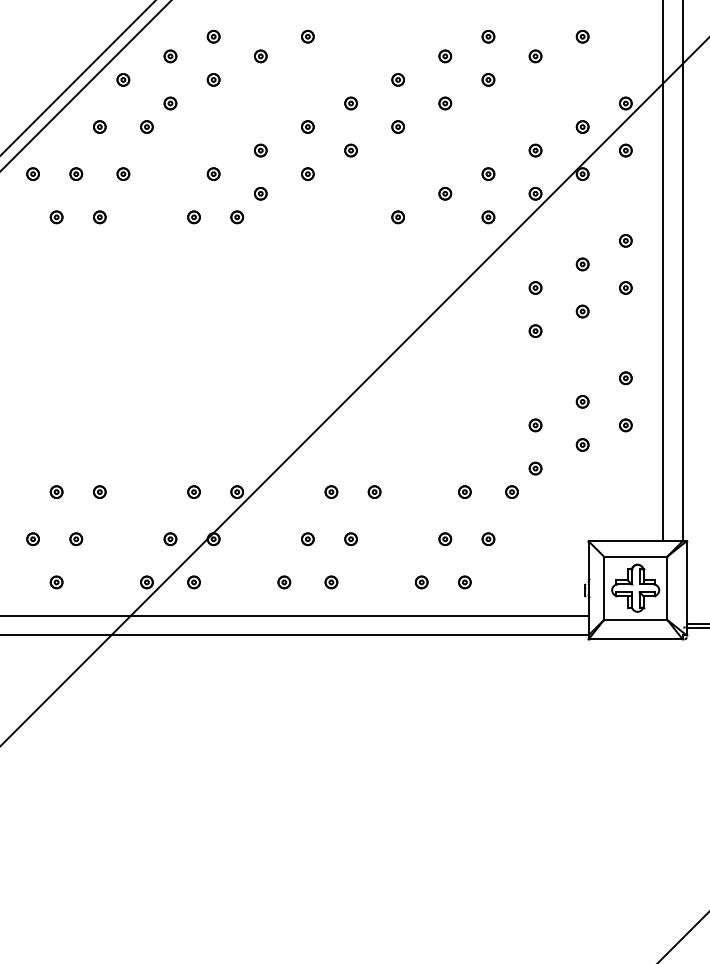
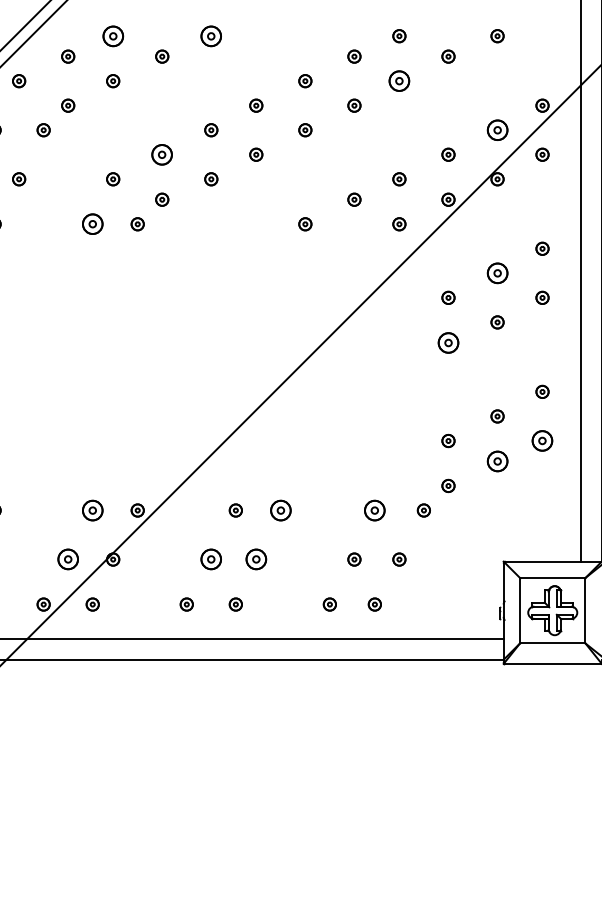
part: (213, 36) -> (113, 35), size x1.6
part: (307, 36) -> (210, 35), size x1.6
part: (488, 79) -> (399, 80), size x1.6
part: (582, 126) -> (497, 129), size x1.6
part: (260, 150) -> (161, 154), size x1.6
part: (193, 217) -> (92, 224), size x1.6
part: (582, 264) -> (497, 273), size x1.6
part: (535, 330) -> (448, 342), size x1.6
part: (625, 425) -> (542, 441), size x1.6
part: (582, 444) -> (497, 460), size x1.6
part: (193, 491) -> (92, 509), size x1.6
part: (374, 491) -> (280, 509), size x1.6
part: (464, 491) -> (374, 509), size x1.6
part: (170, 539) -> (68, 559), size x1.6
part: (307, 539) -> (210, 559), size x1.6
part: (350, 539) -> (255, 559), size x1.6

